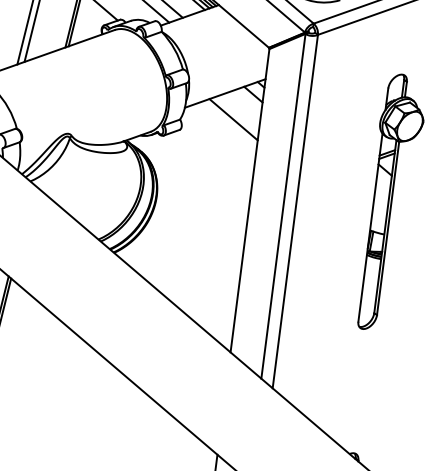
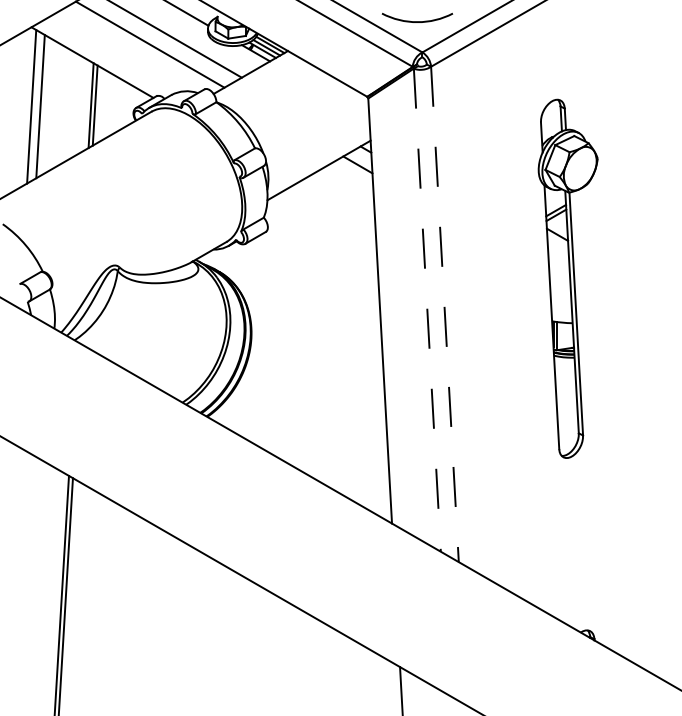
line: (233, 119) -> (336, 204), removed
line: (283, 206) -> (427, 310), solid -> dashed
line: (294, 211) -> (444, 314), solid -> dashed

